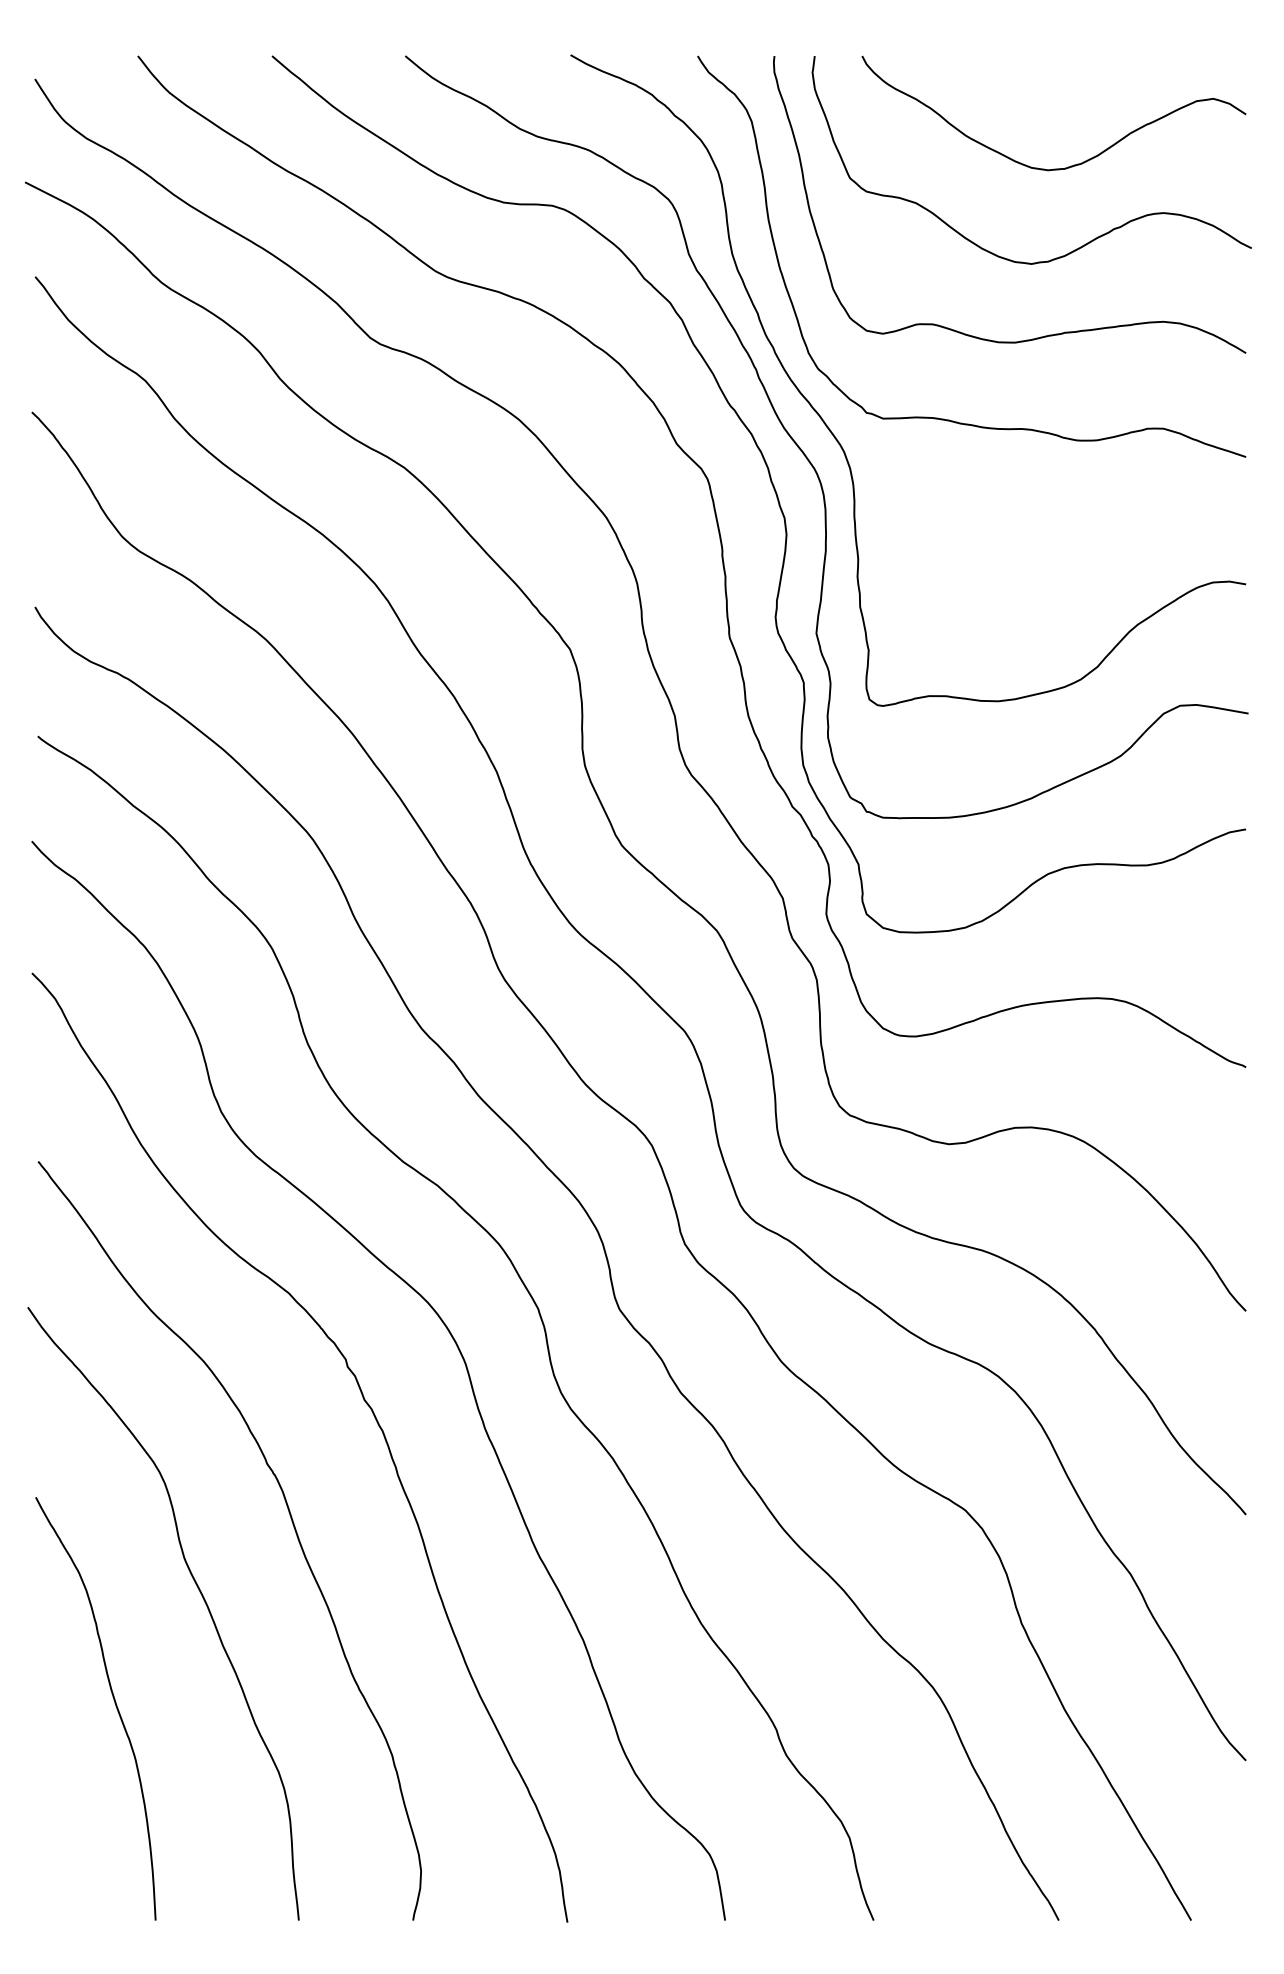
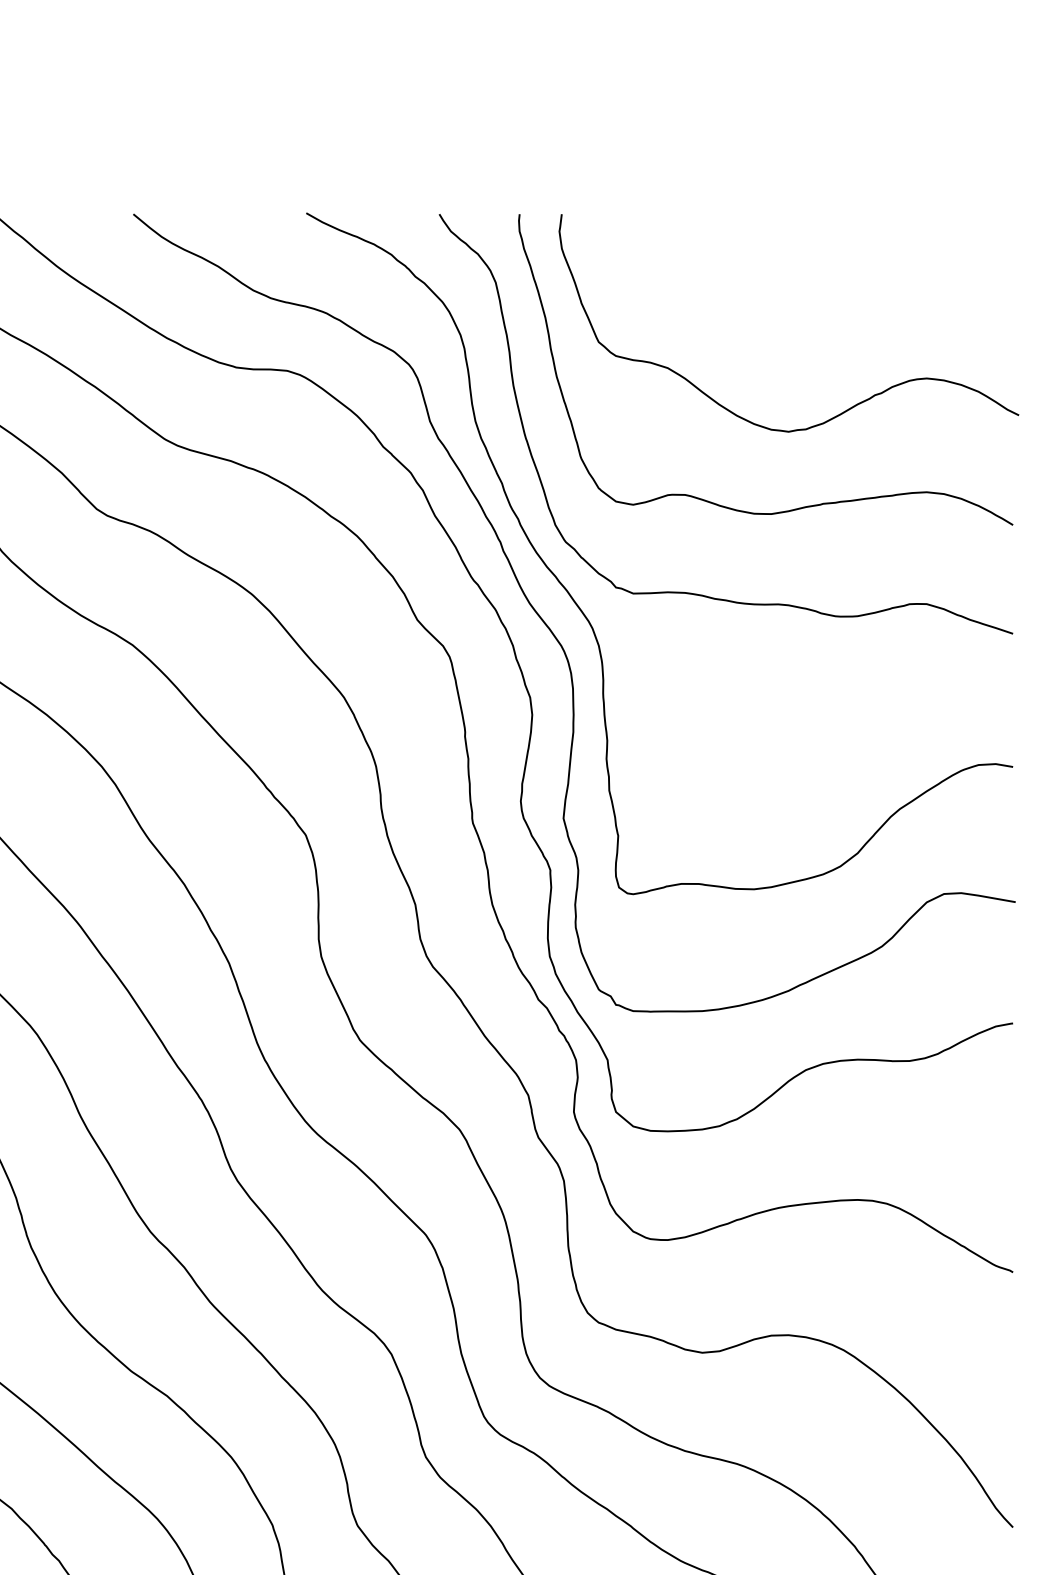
curve: (1053, 168) -> (811, 331), removed

